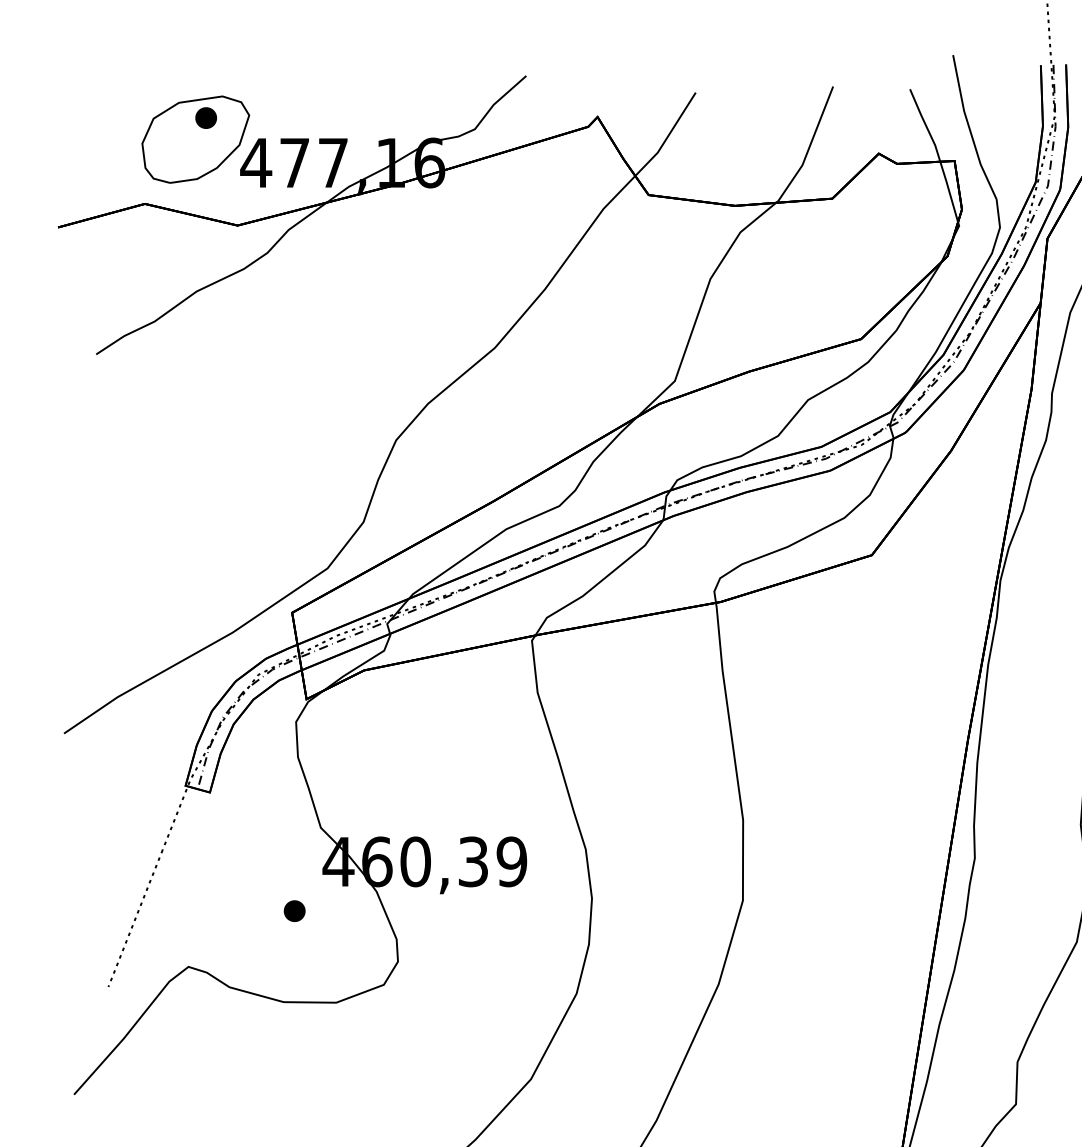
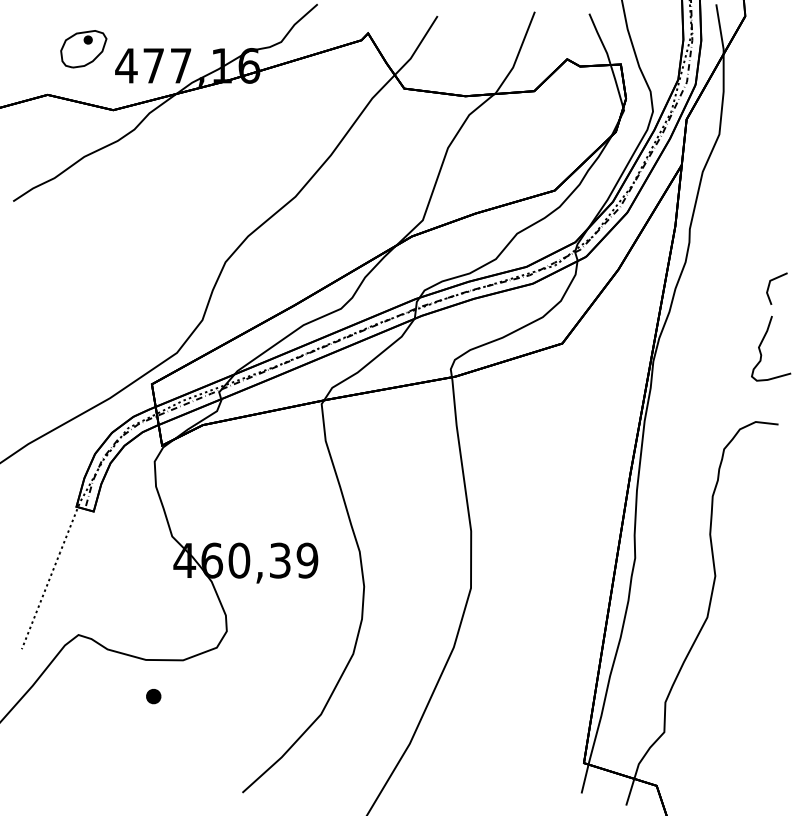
part: (195, 138) -> (83, 48), size x0.6
part: (294, 911) -> (153, 696), moved

